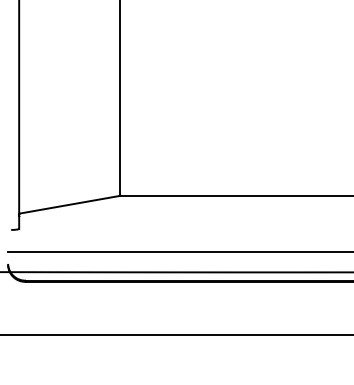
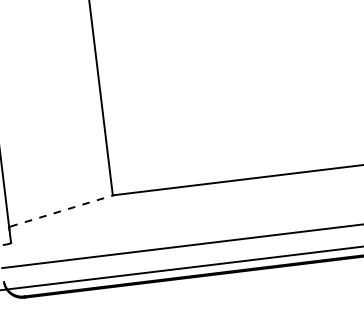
line: (69, 204) -> (60, 210), solid -> dashed

